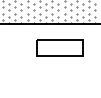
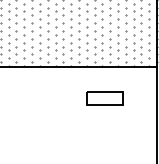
part: (60, 48) -> (104, 98), size x0.62

